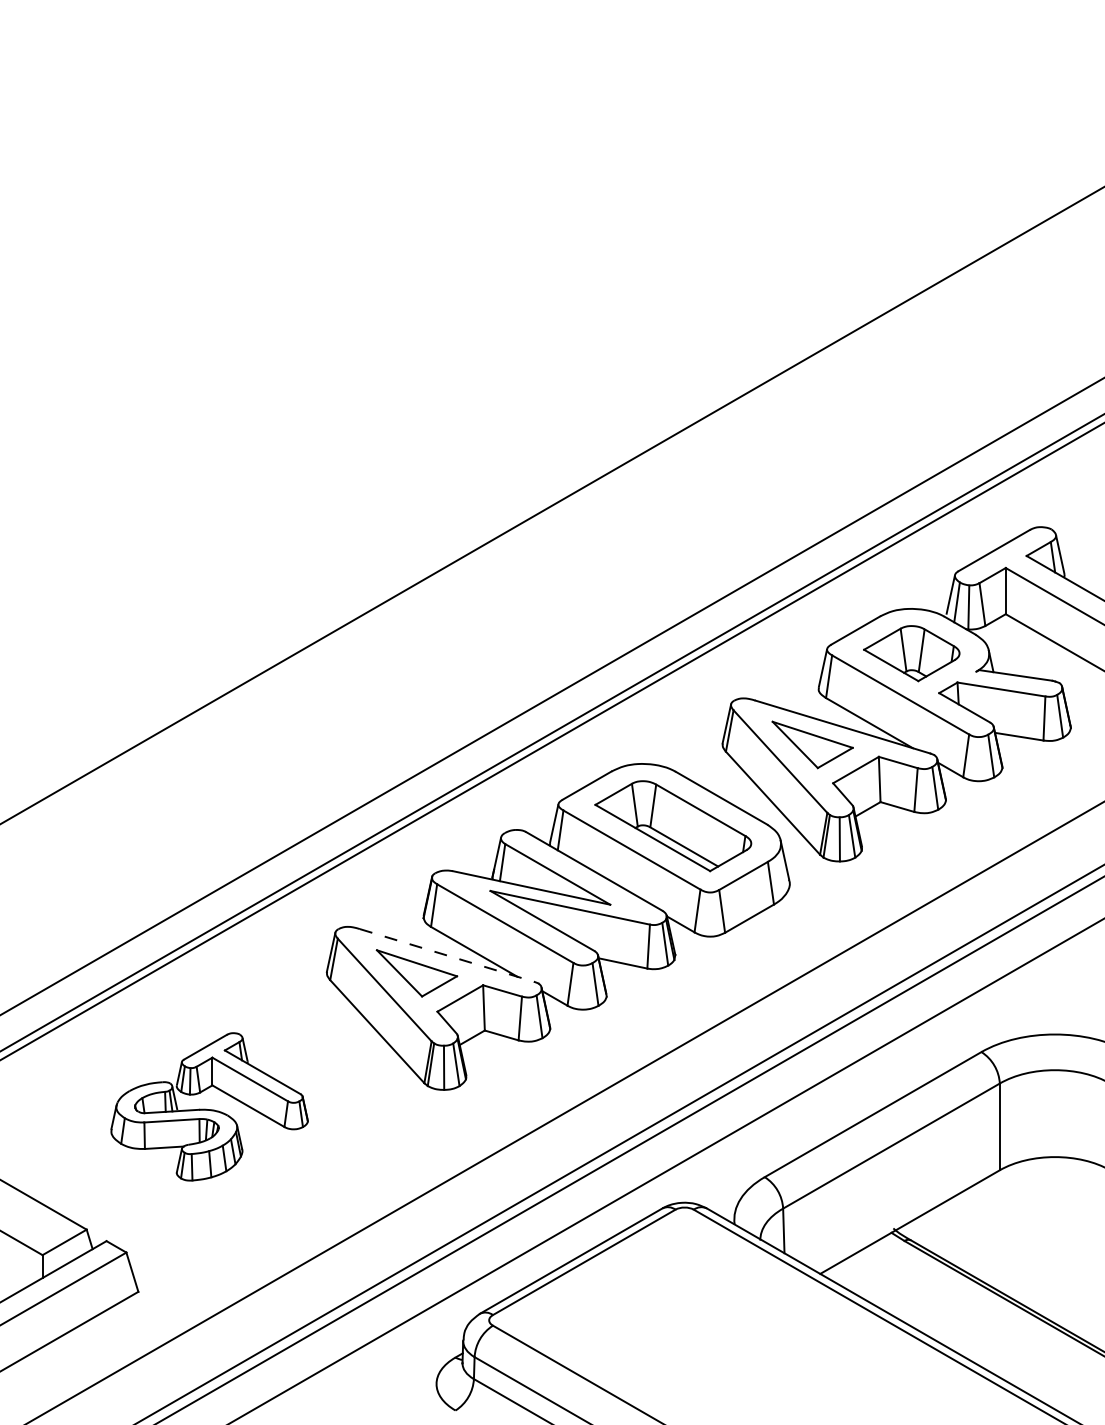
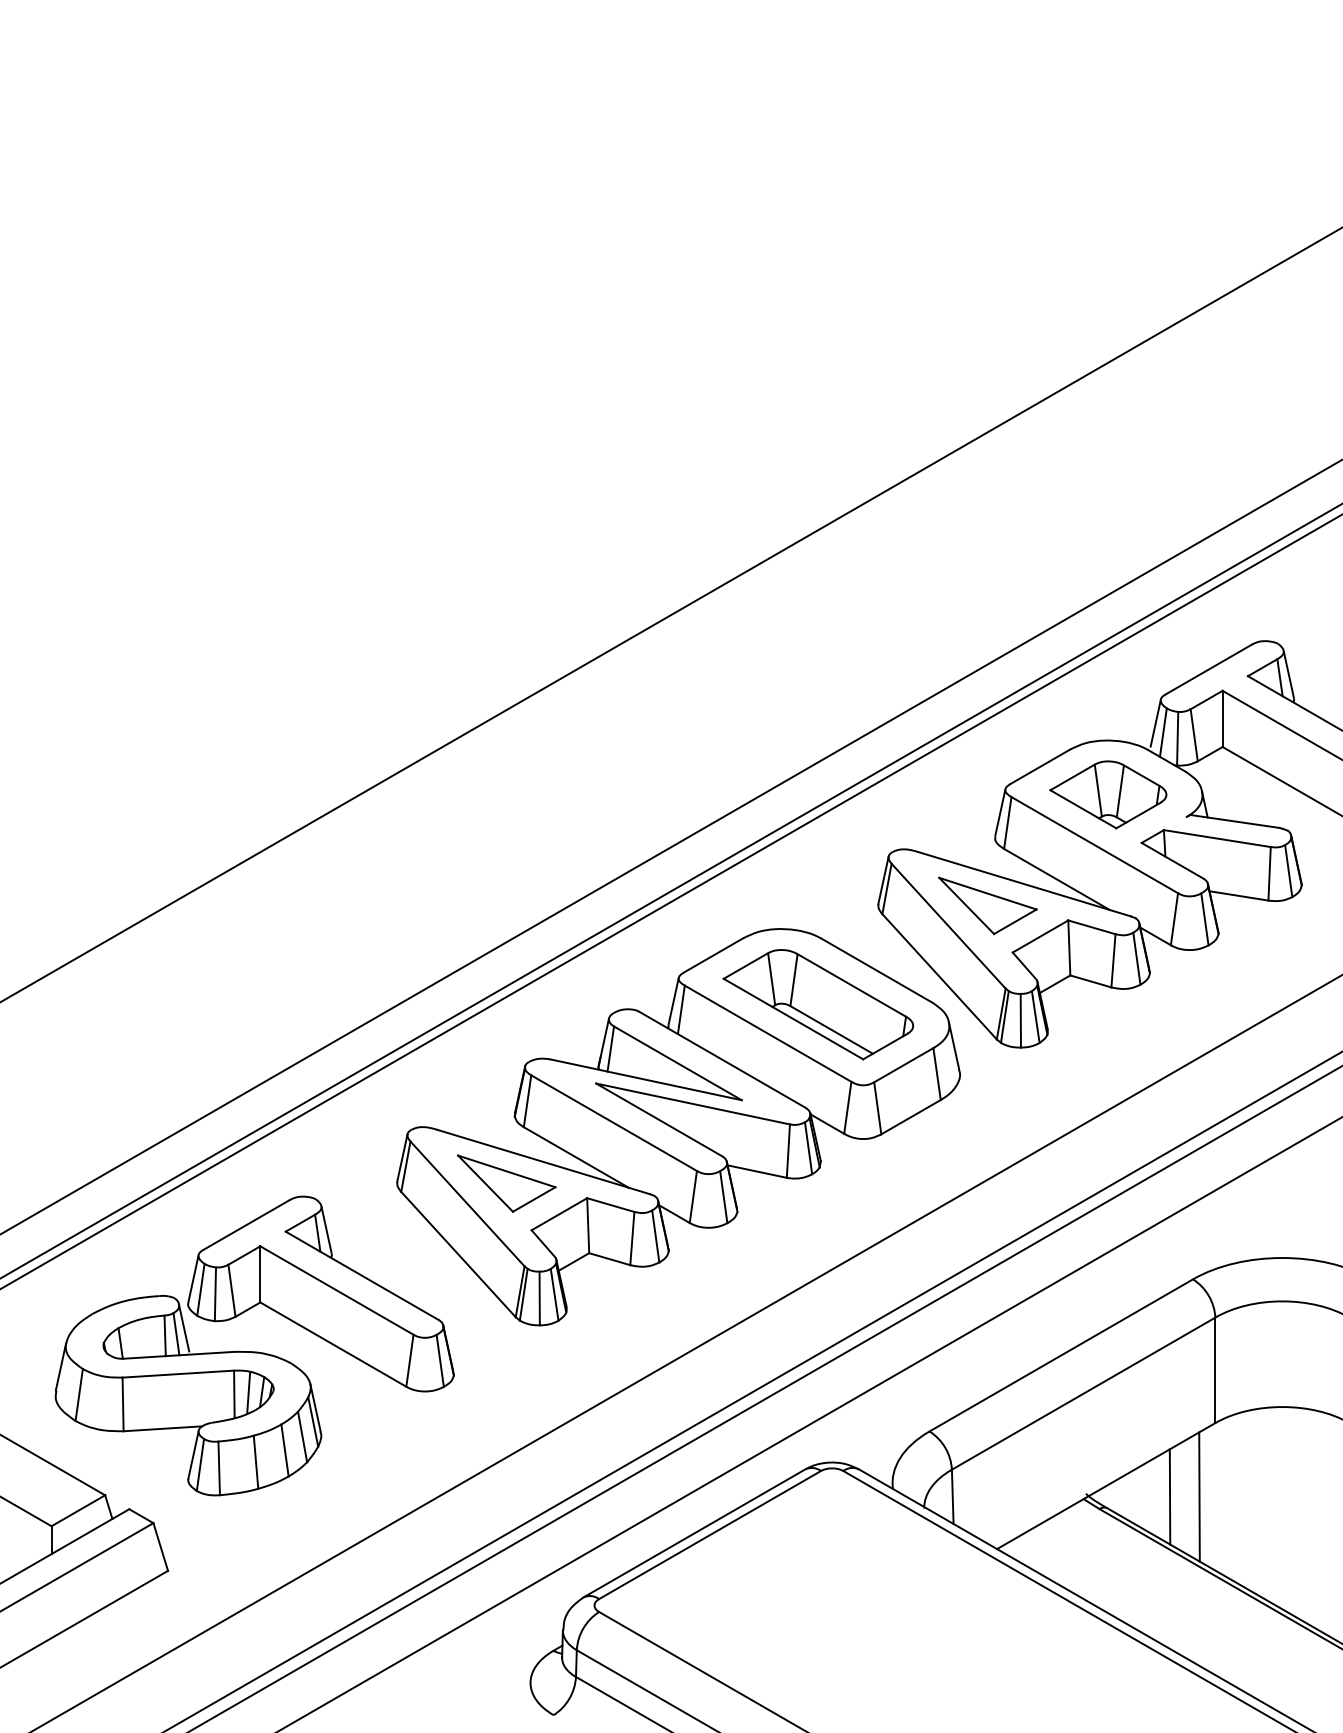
line: (448, 955) -> (544, 1162), dashed -> solid
part: (209, 1106) -> (254, 1345), size x1.67
line: (962, 1230) -> (1169, 1496), added
line: (986, 1230) -> (1199, 1496), added

